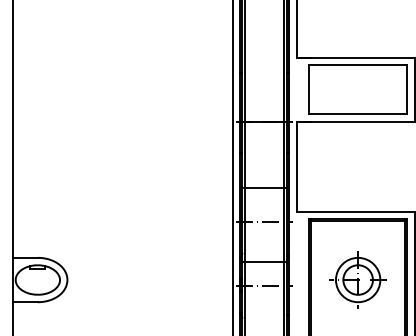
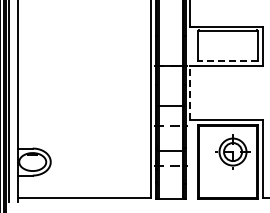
line: (357, 115) -> (227, 61), solid -> dashed
line: (296, 165) -> (190, 92), solid -> dashed
part: (357, 279) -> (232, 151), moved

